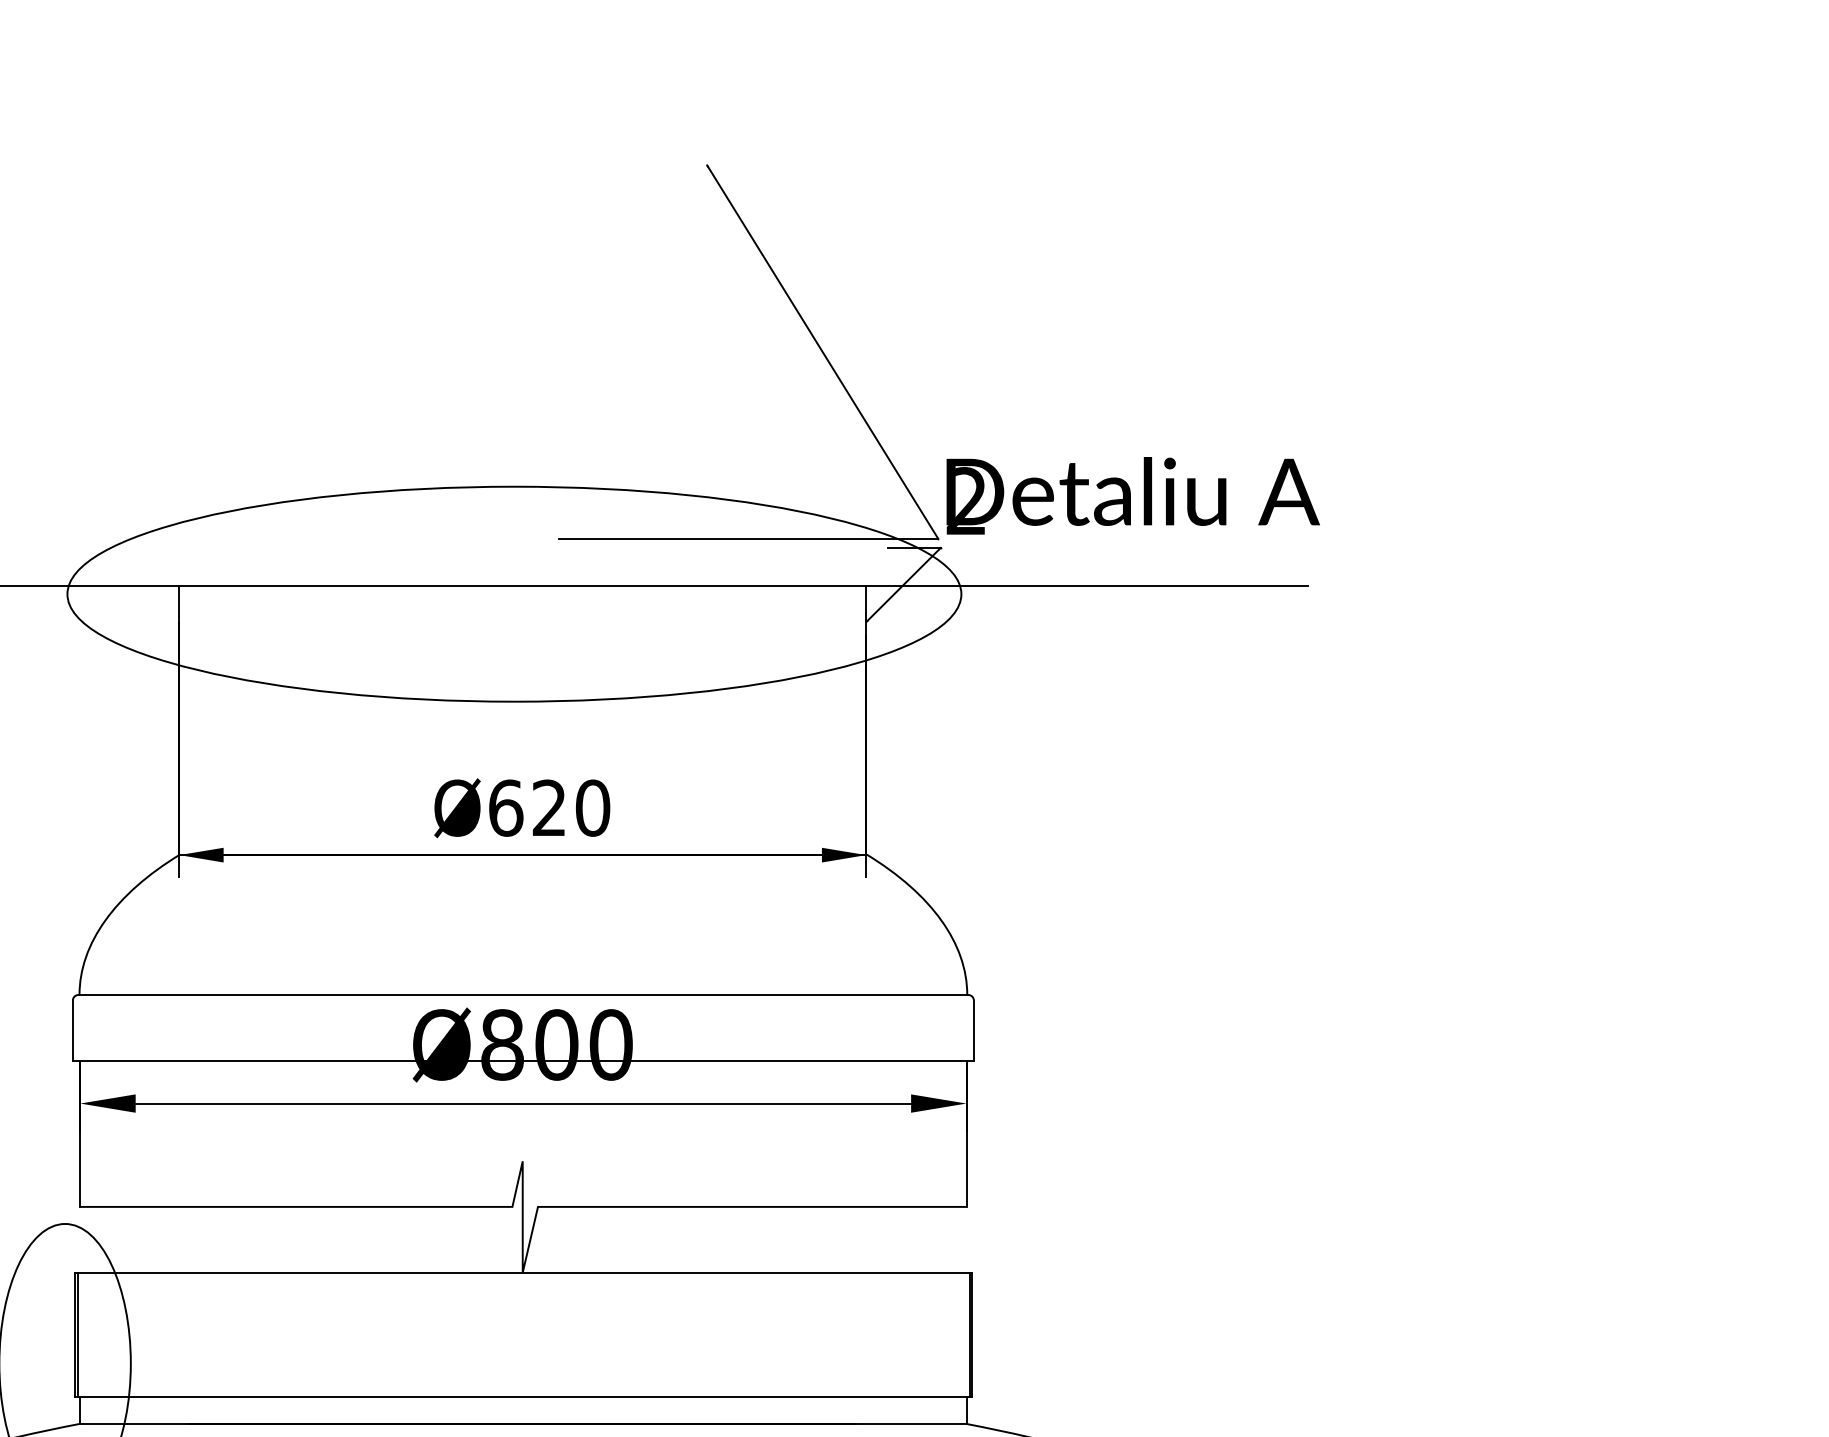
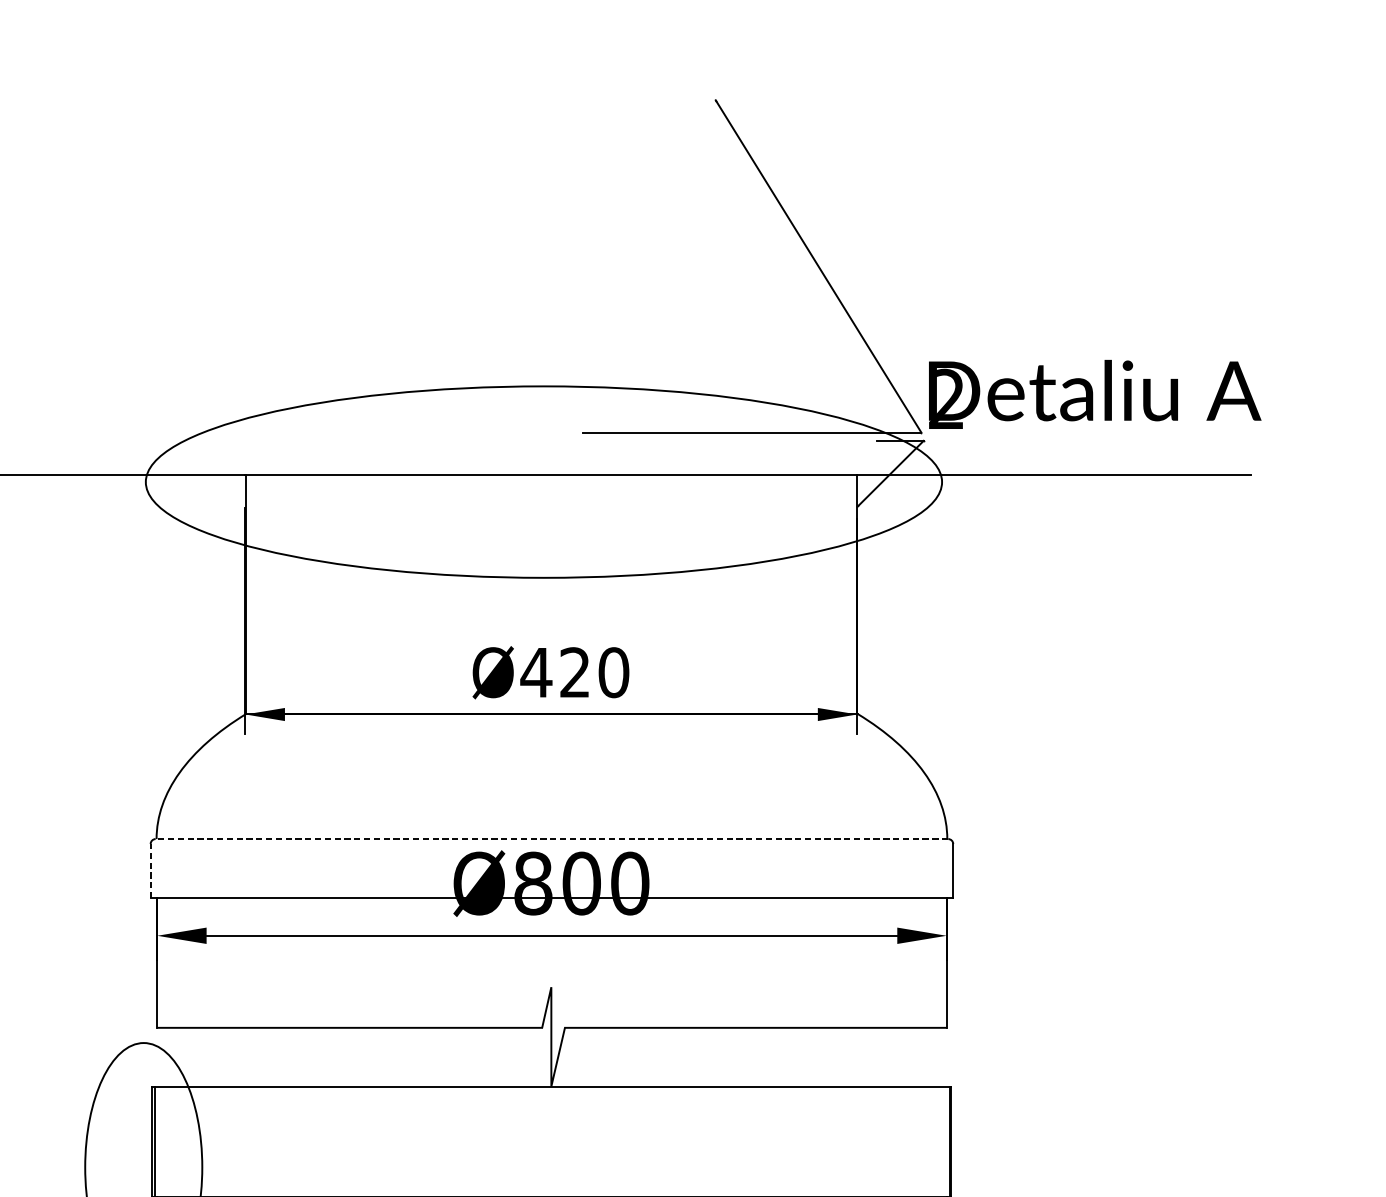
text: (505, 807) -> (536, 672), Ø620 -> Ø420
line: (523, 995) -> (552, 839), solid -> dashed
line: (72, 1030) -> (150, 870), solid -> dashed

